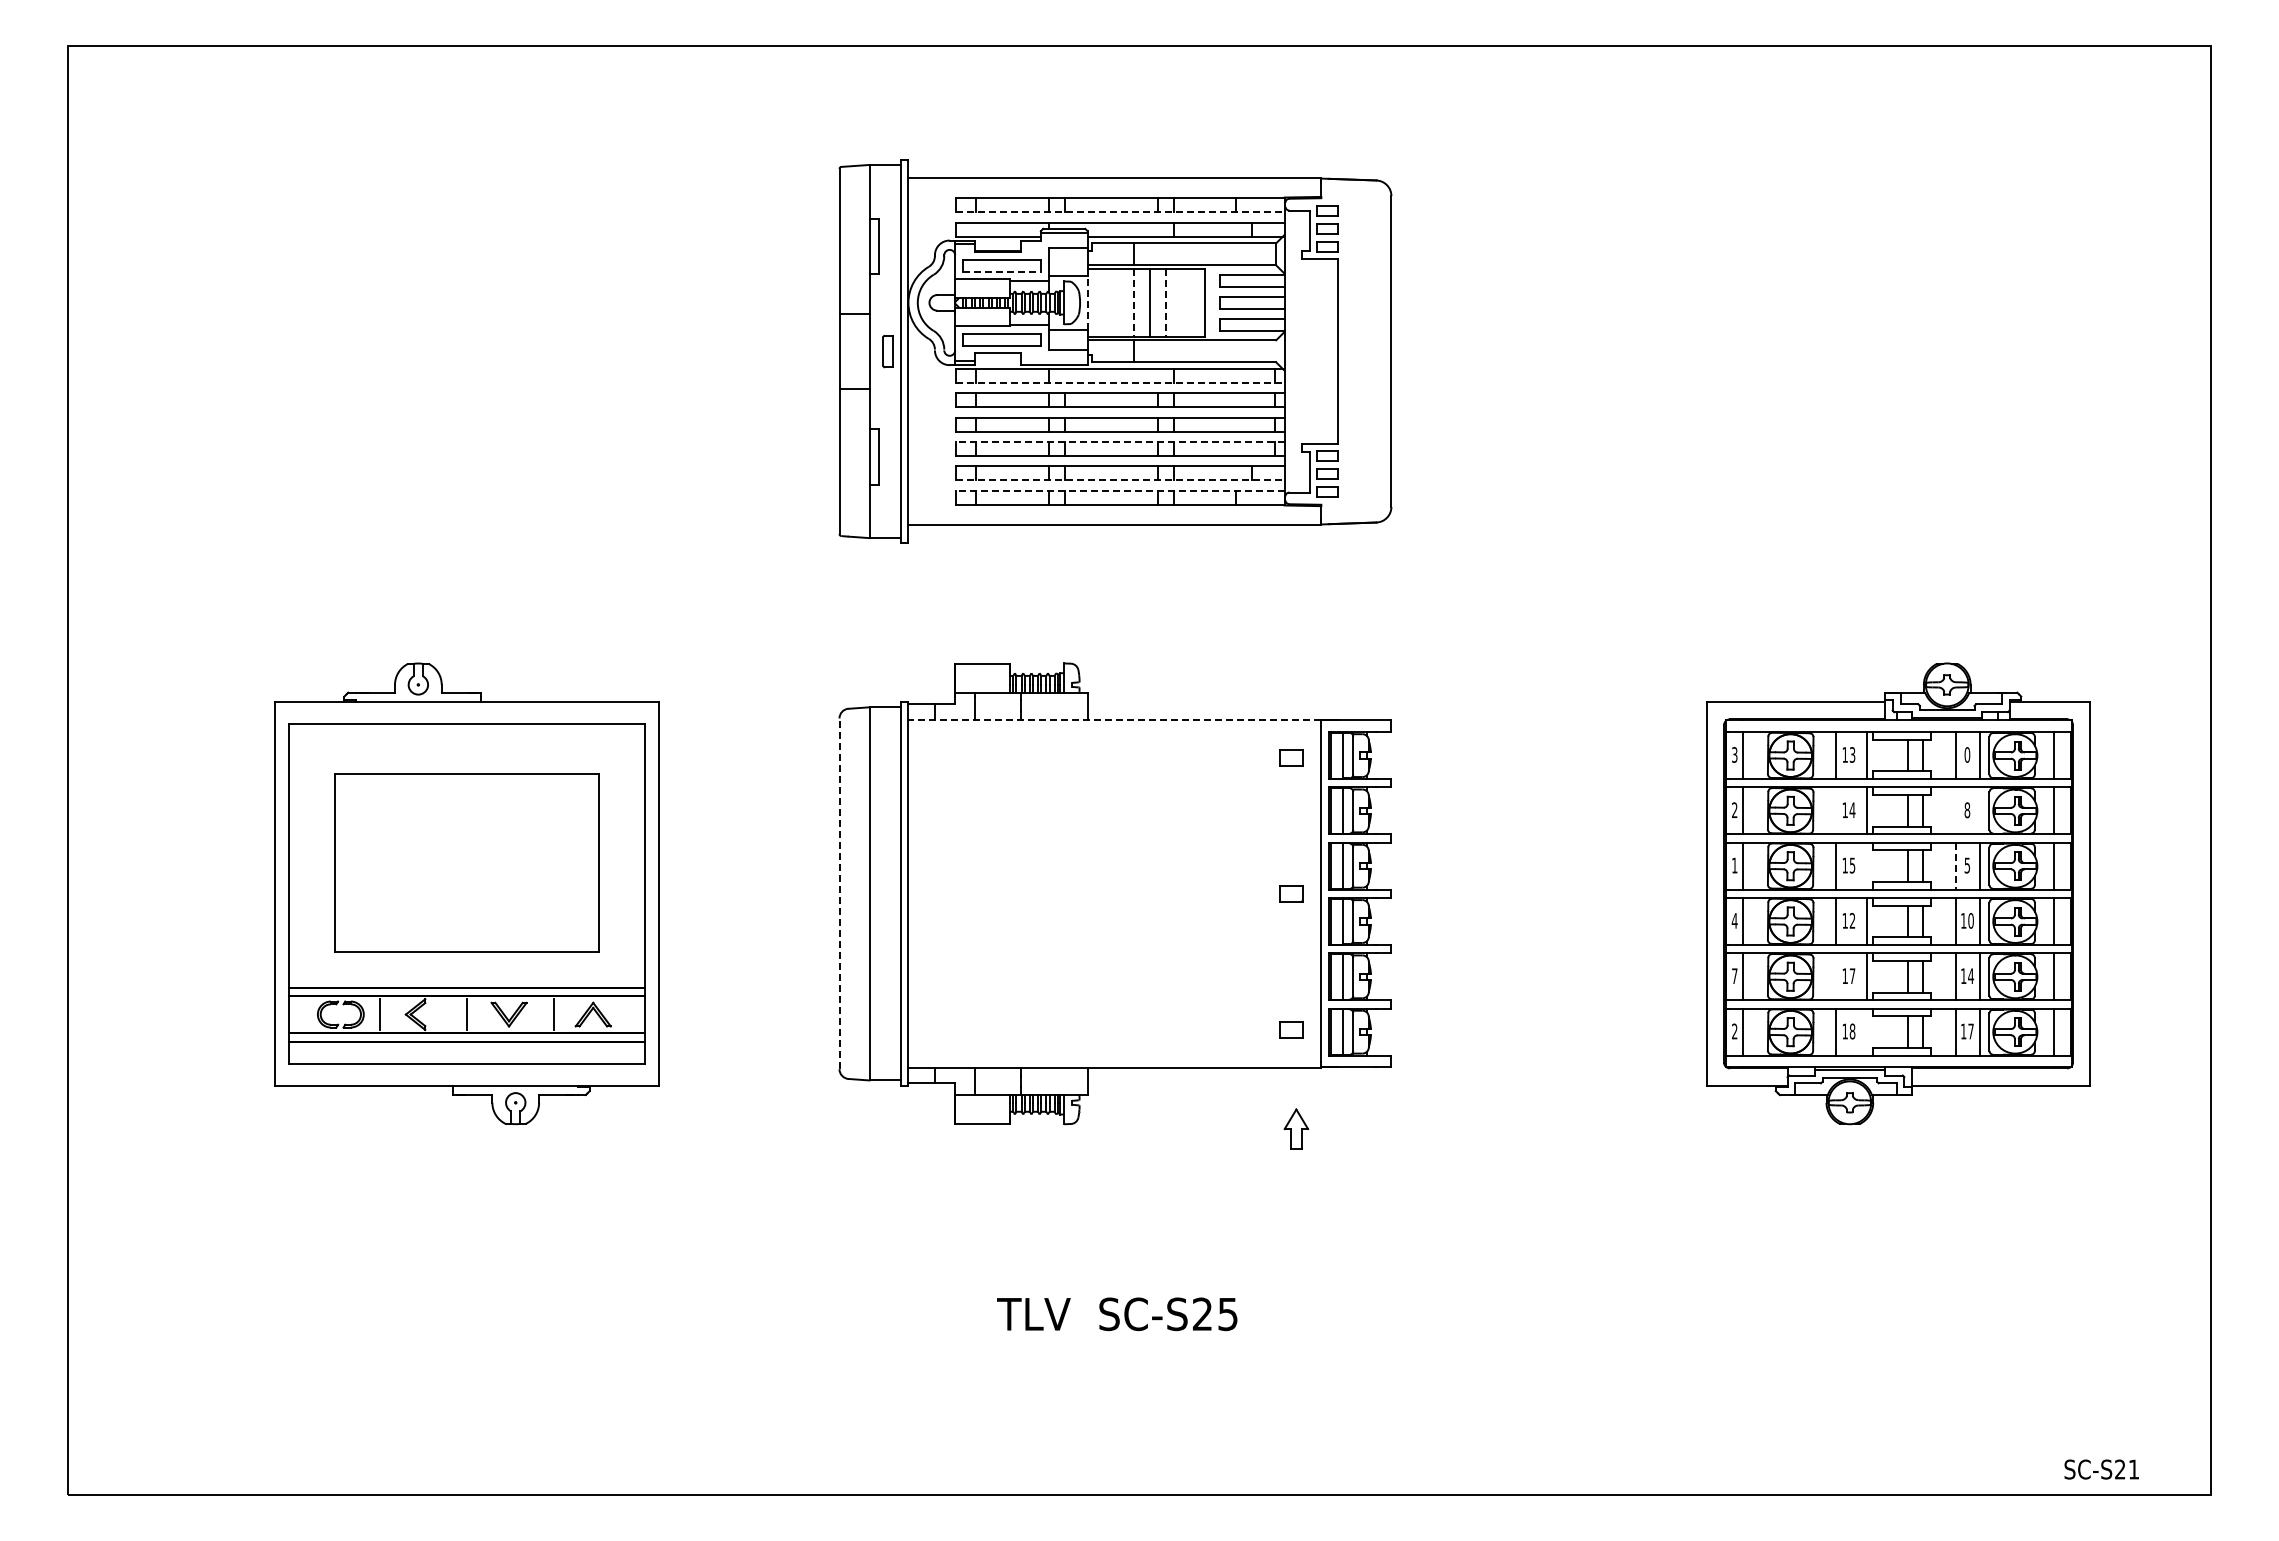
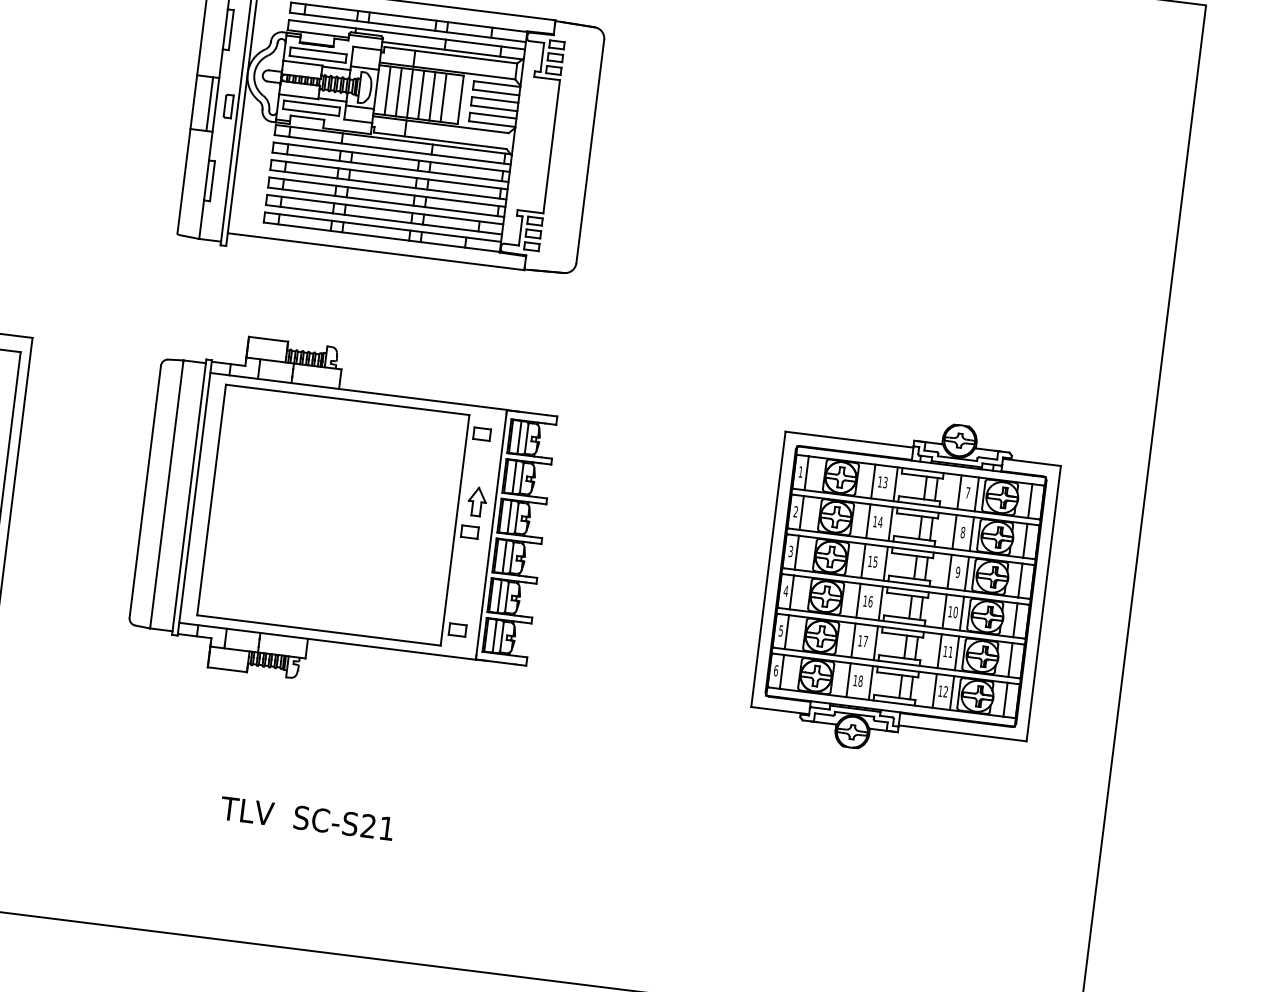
line: (1120, 212) -> (408, 27), dashed -> solid
line: (1001, 271) -> (317, 59), dashed -> solid
line: (1087, 302) -> (376, 89), dashed -> solid
line: (1103, 302) -> (387, 90), added
line: (1118, 302) -> (398, 91), added
line: (1134, 302) -> (410, 93), dashed -> solid
line: (1165, 302) -> (432, 96), dashed -> solid
line: (1181, 302) -> (443, 97), added
line: (861, 351) -> (209, 104), added
line: (1120, 382) -> (392, 149), dashed -> solid
line: (1119, 441) -> (386, 191), dashed -> solid
line: (1120, 480) -> (384, 219), dashed -> solid
line: (1119, 490) -> (382, 227), dashed -> solid
line: (1114, 719) -> (358, 391), dashed -> solid
text: (1734, 754) -> (800, 471), 3 -> 1
text: (1967, 754) -> (968, 492), 0 -> 7
line: (1835, 810) -> (868, 520), added
line: (1955, 810) -> (954, 531), added
line: (1979, 810) -> (971, 533), added
text: (1734, 865) -> (790, 551), 1 -> 3
line: (1866, 865) -> (885, 563), added
text: (1967, 865) -> (958, 572), 5 -> 9
line: (1955, 866) -> (949, 571), dashed -> solid
line: (839, 893) -> (145, 491), dashed -> solid
part: (1101, 893) -> (333, 514), added
text: (1852, 920) -> (870, 601), 12 -> 16
text: (1971, 975) -> (951, 651), 14 -> 11
text: (1734, 976) -> (780, 631), 7 -> 5
line: (1835, 976) -> (853, 640), added
text: (1734, 1031) -> (775, 670), 2 -> 6
line: (1866, 1031) -> (870, 682), added
text: (1970, 1031) -> (945, 691), 17 -> 12
part: (1296, 1128) -> (477, 501), moved
text: (1227, 1314) -> (386, 828), SC-S25 -> SC-S21

